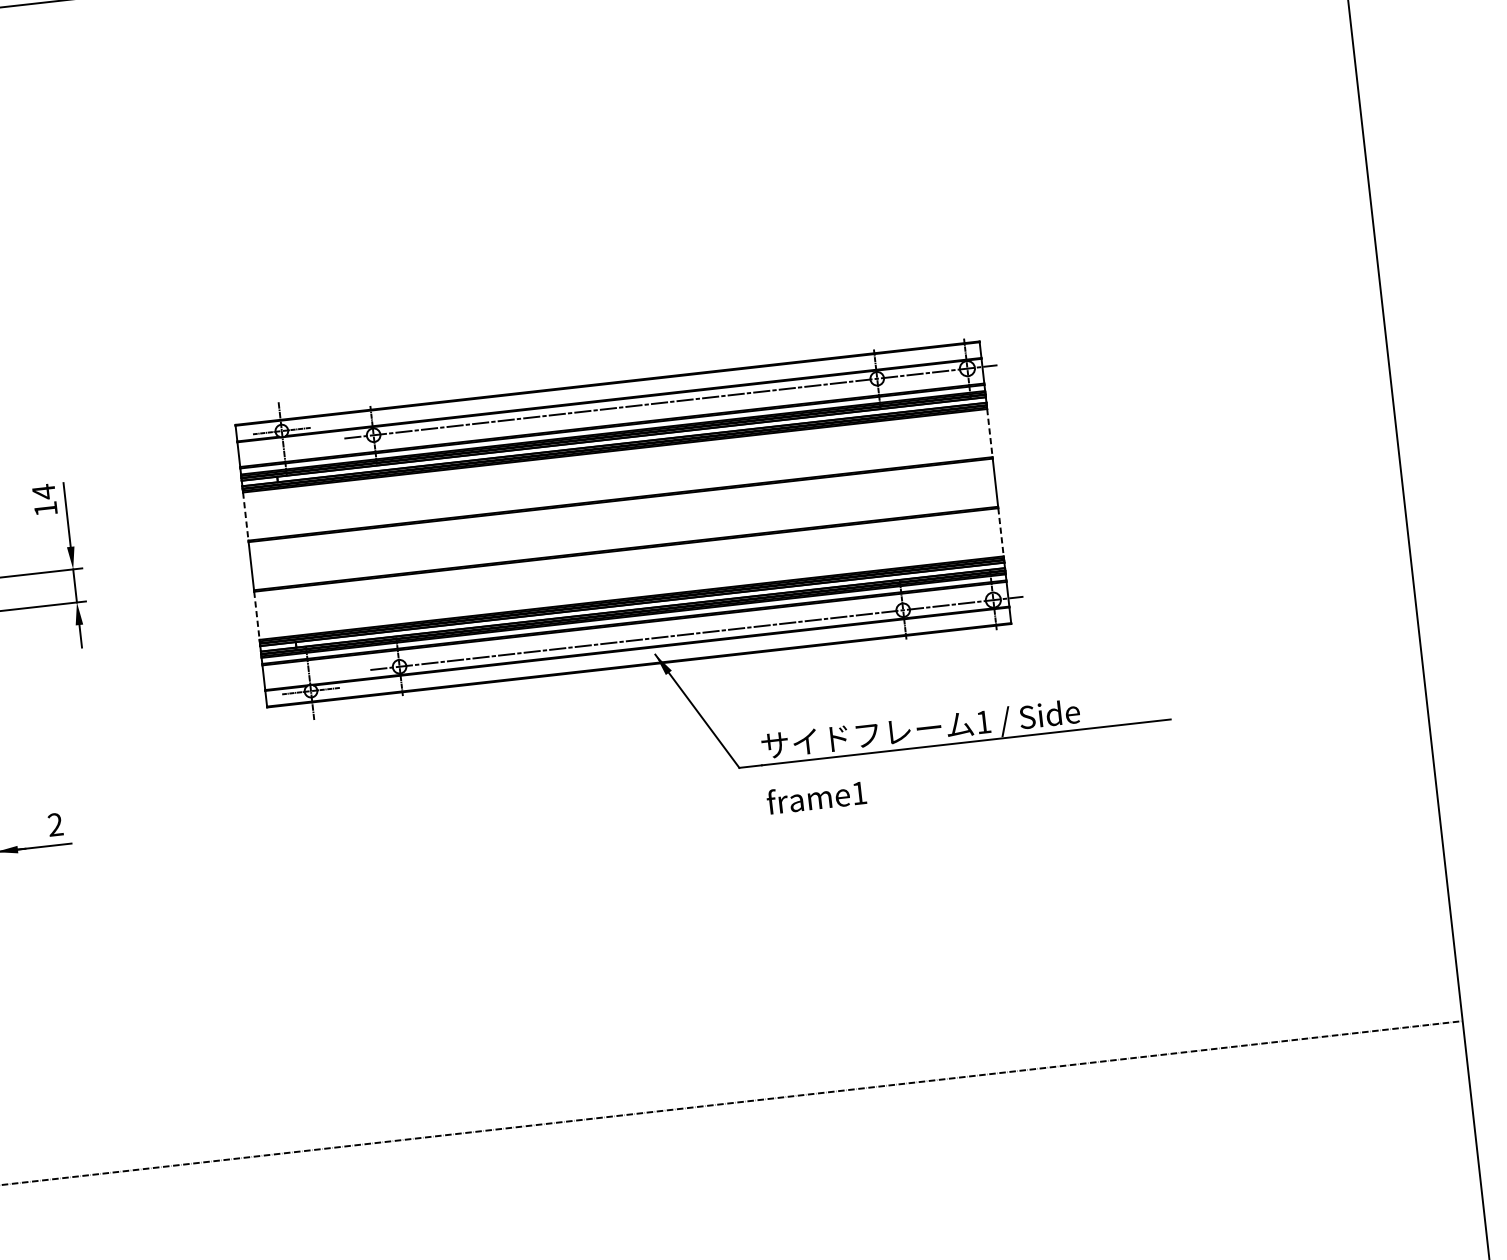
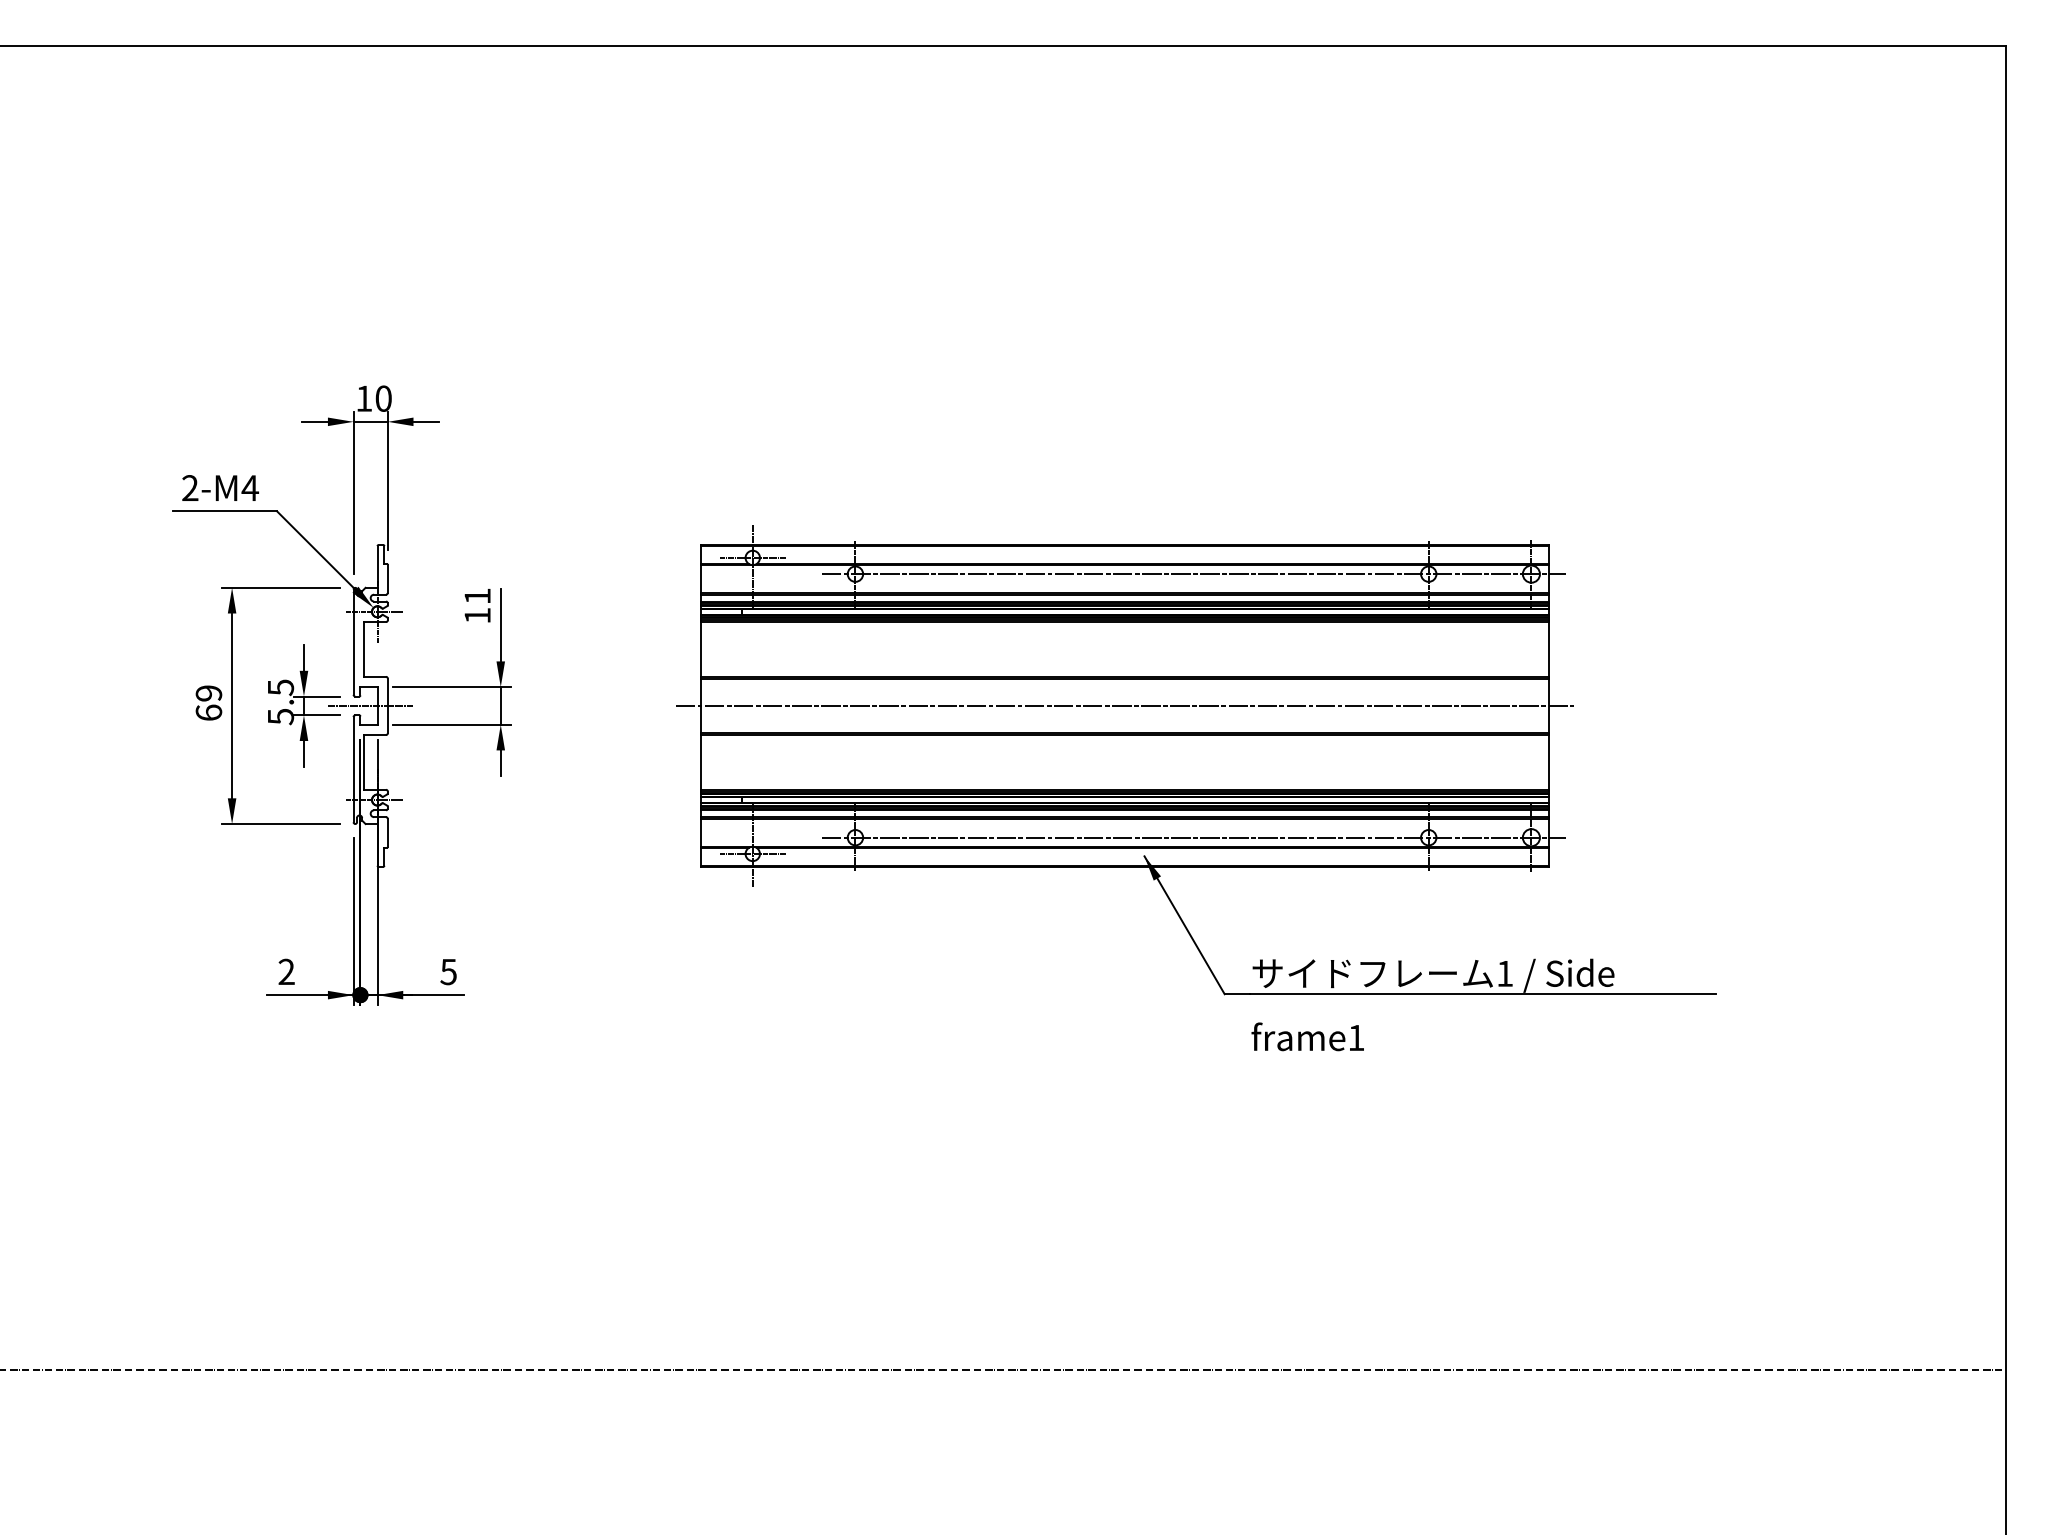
line: (989, 433) -> (1548, 649), dashed -> solid
text: (43, 492) -> (477, 596), 14 -> 11
line: (245, 516) -> (701, 649), dashed -> solid
line: (622, 524) -> (1124, 705), added
line: (1000, 532) -> (1548, 762), dashed -> solid
line: (256, 615) -> (701, 762), dashed -> solid
text: (55, 824) -> (448, 971), 2 -> 5

